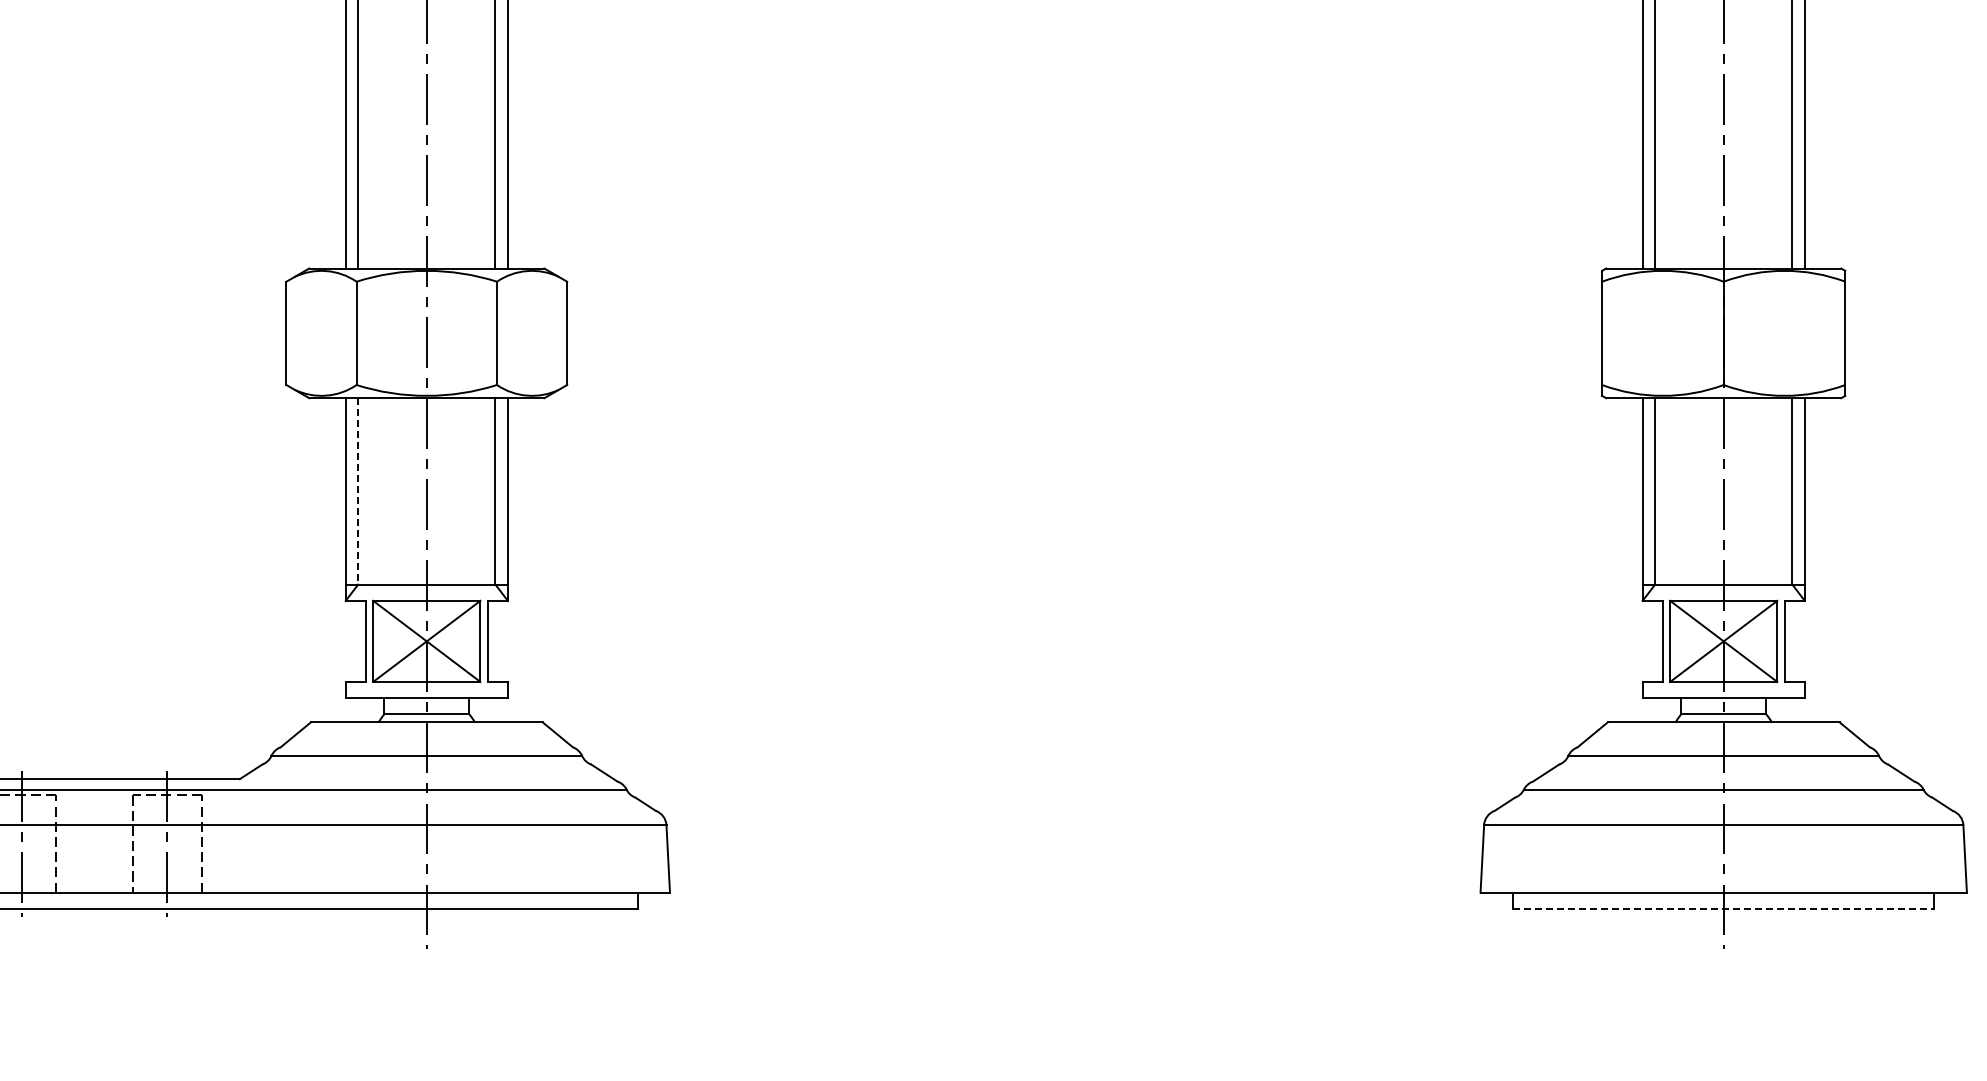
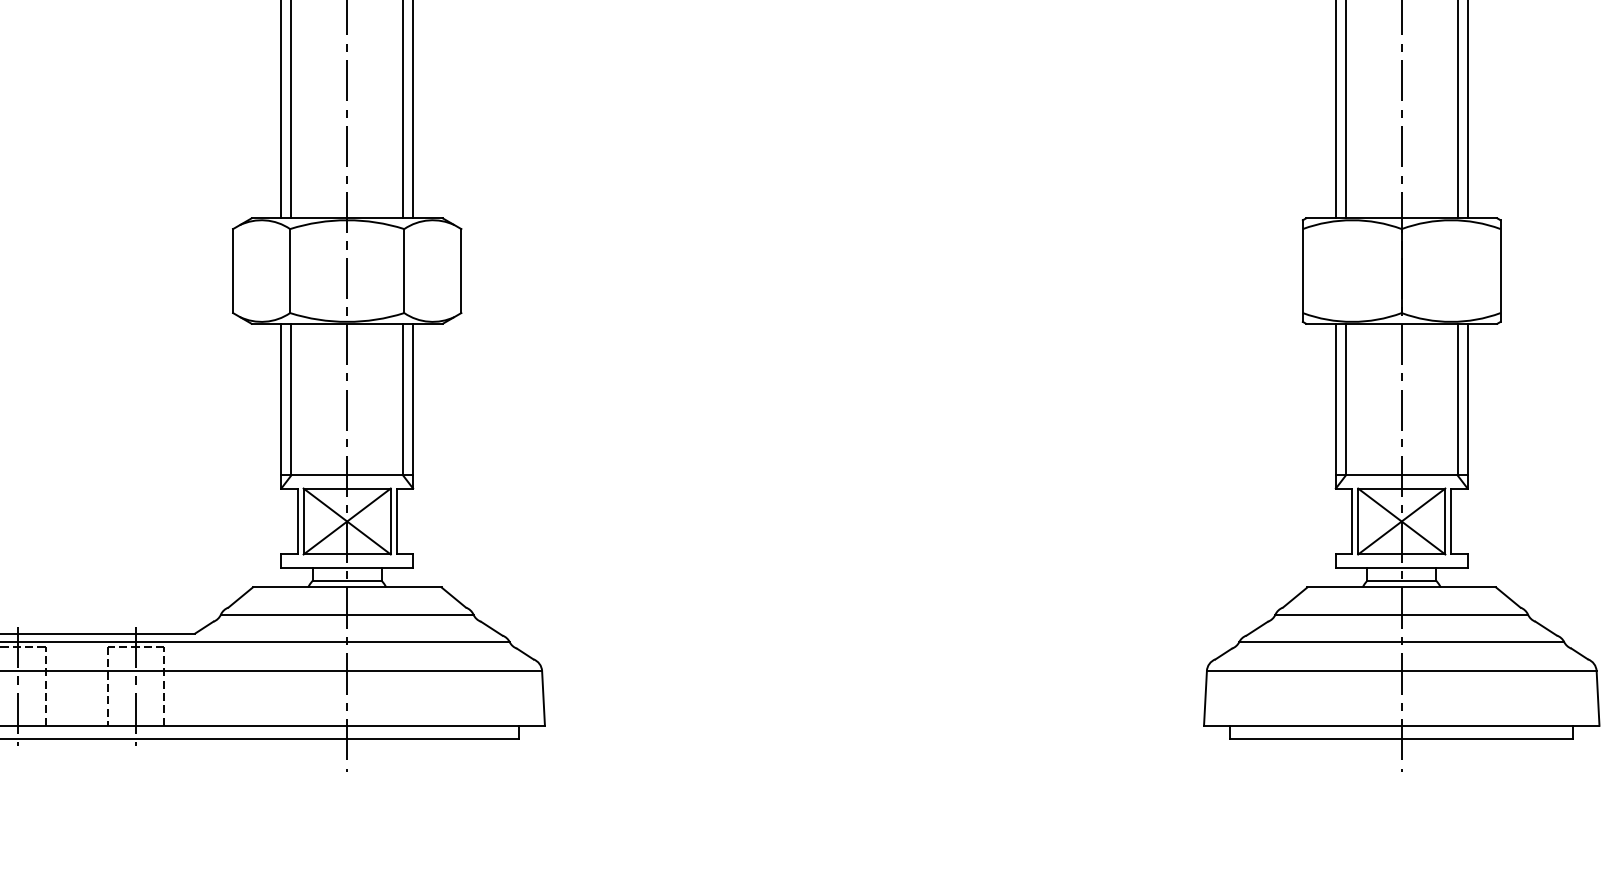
line: (358, 491) -> (291, 399), dashed -> solid
line: (1723, 908) -> (1401, 738), dashed -> solid

